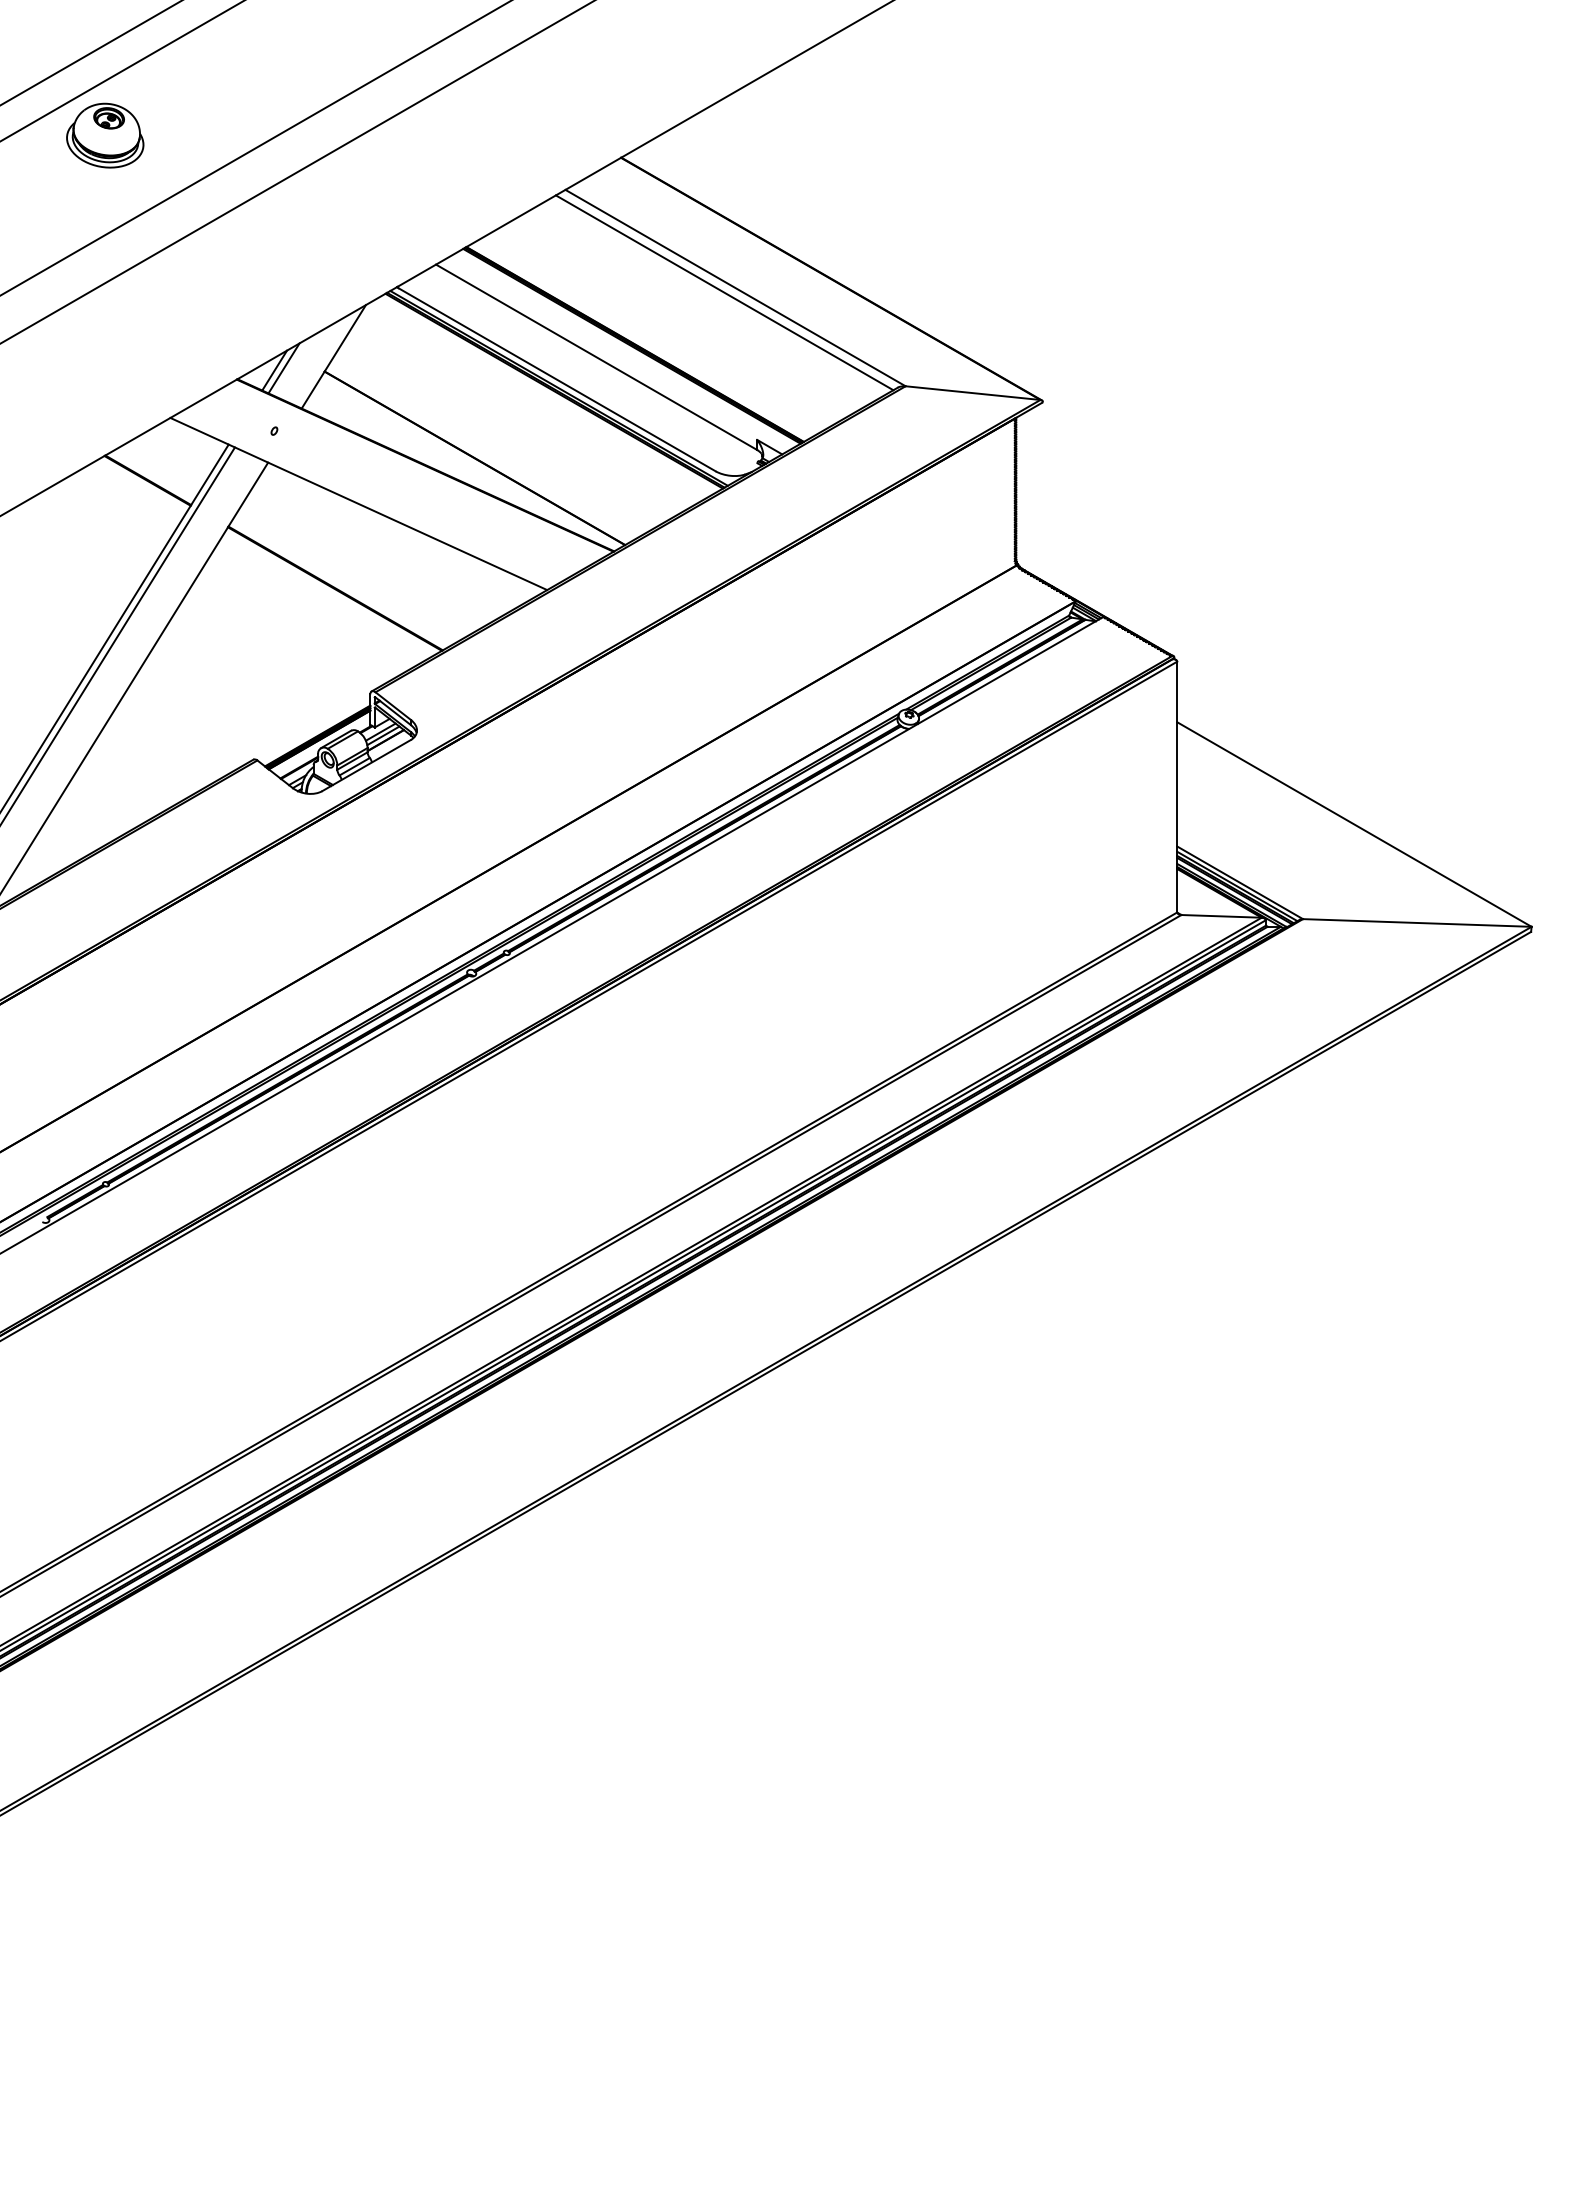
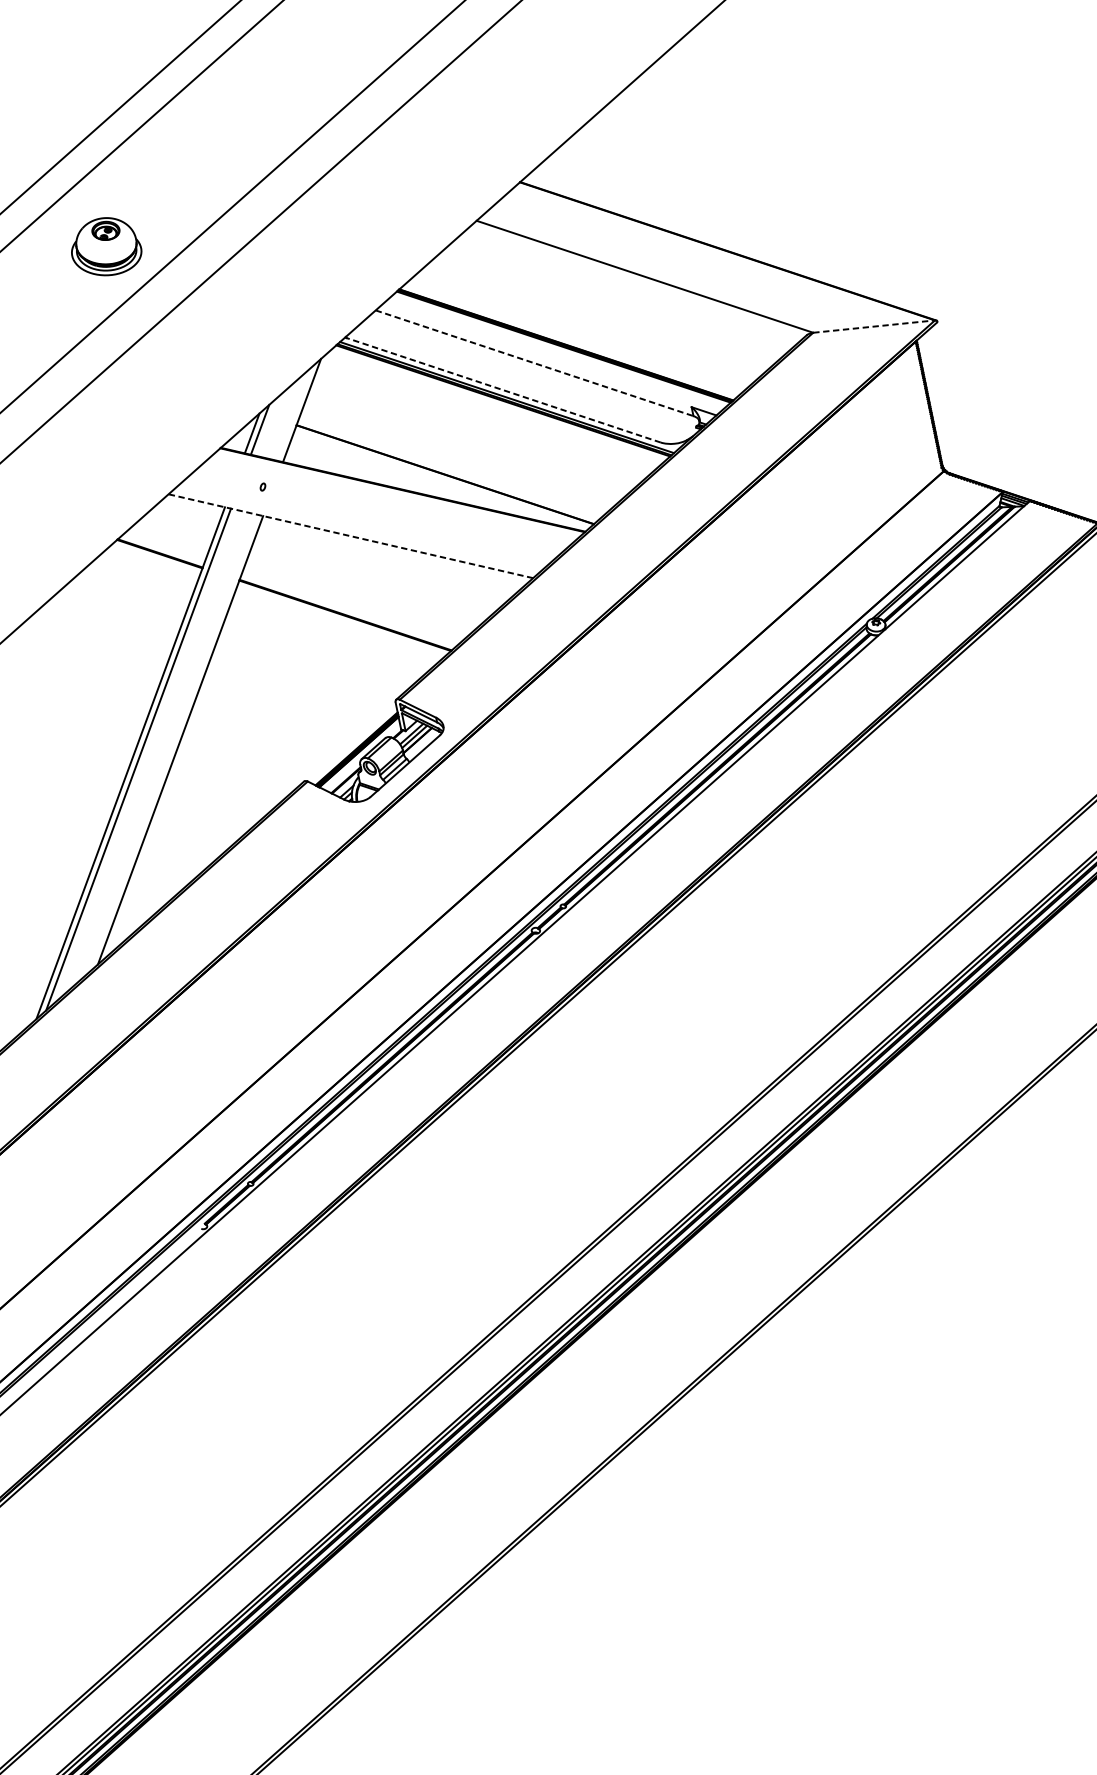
part: (105, 135) -> (105, 246), moved
line: (724, 292) -> (635, 282), removed
line: (597, 357) -> (535, 363), solid -> dashed
line: (555, 379) -> (502, 390), solid -> dashed
line: (973, 393) -> (874, 326), solid -> dashed
line: (358, 503) -> (350, 535), solid -> dashed

